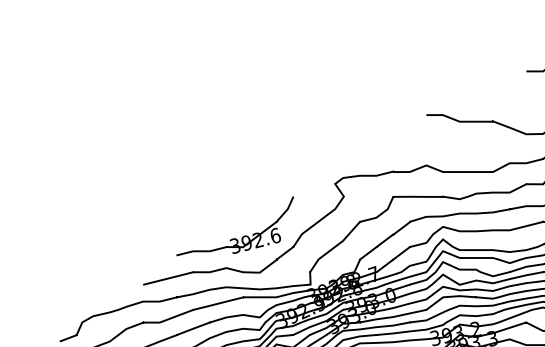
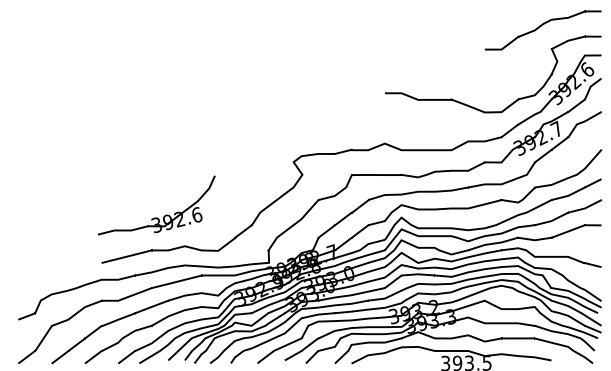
part: (235, 238) -> (156, 217), moved

